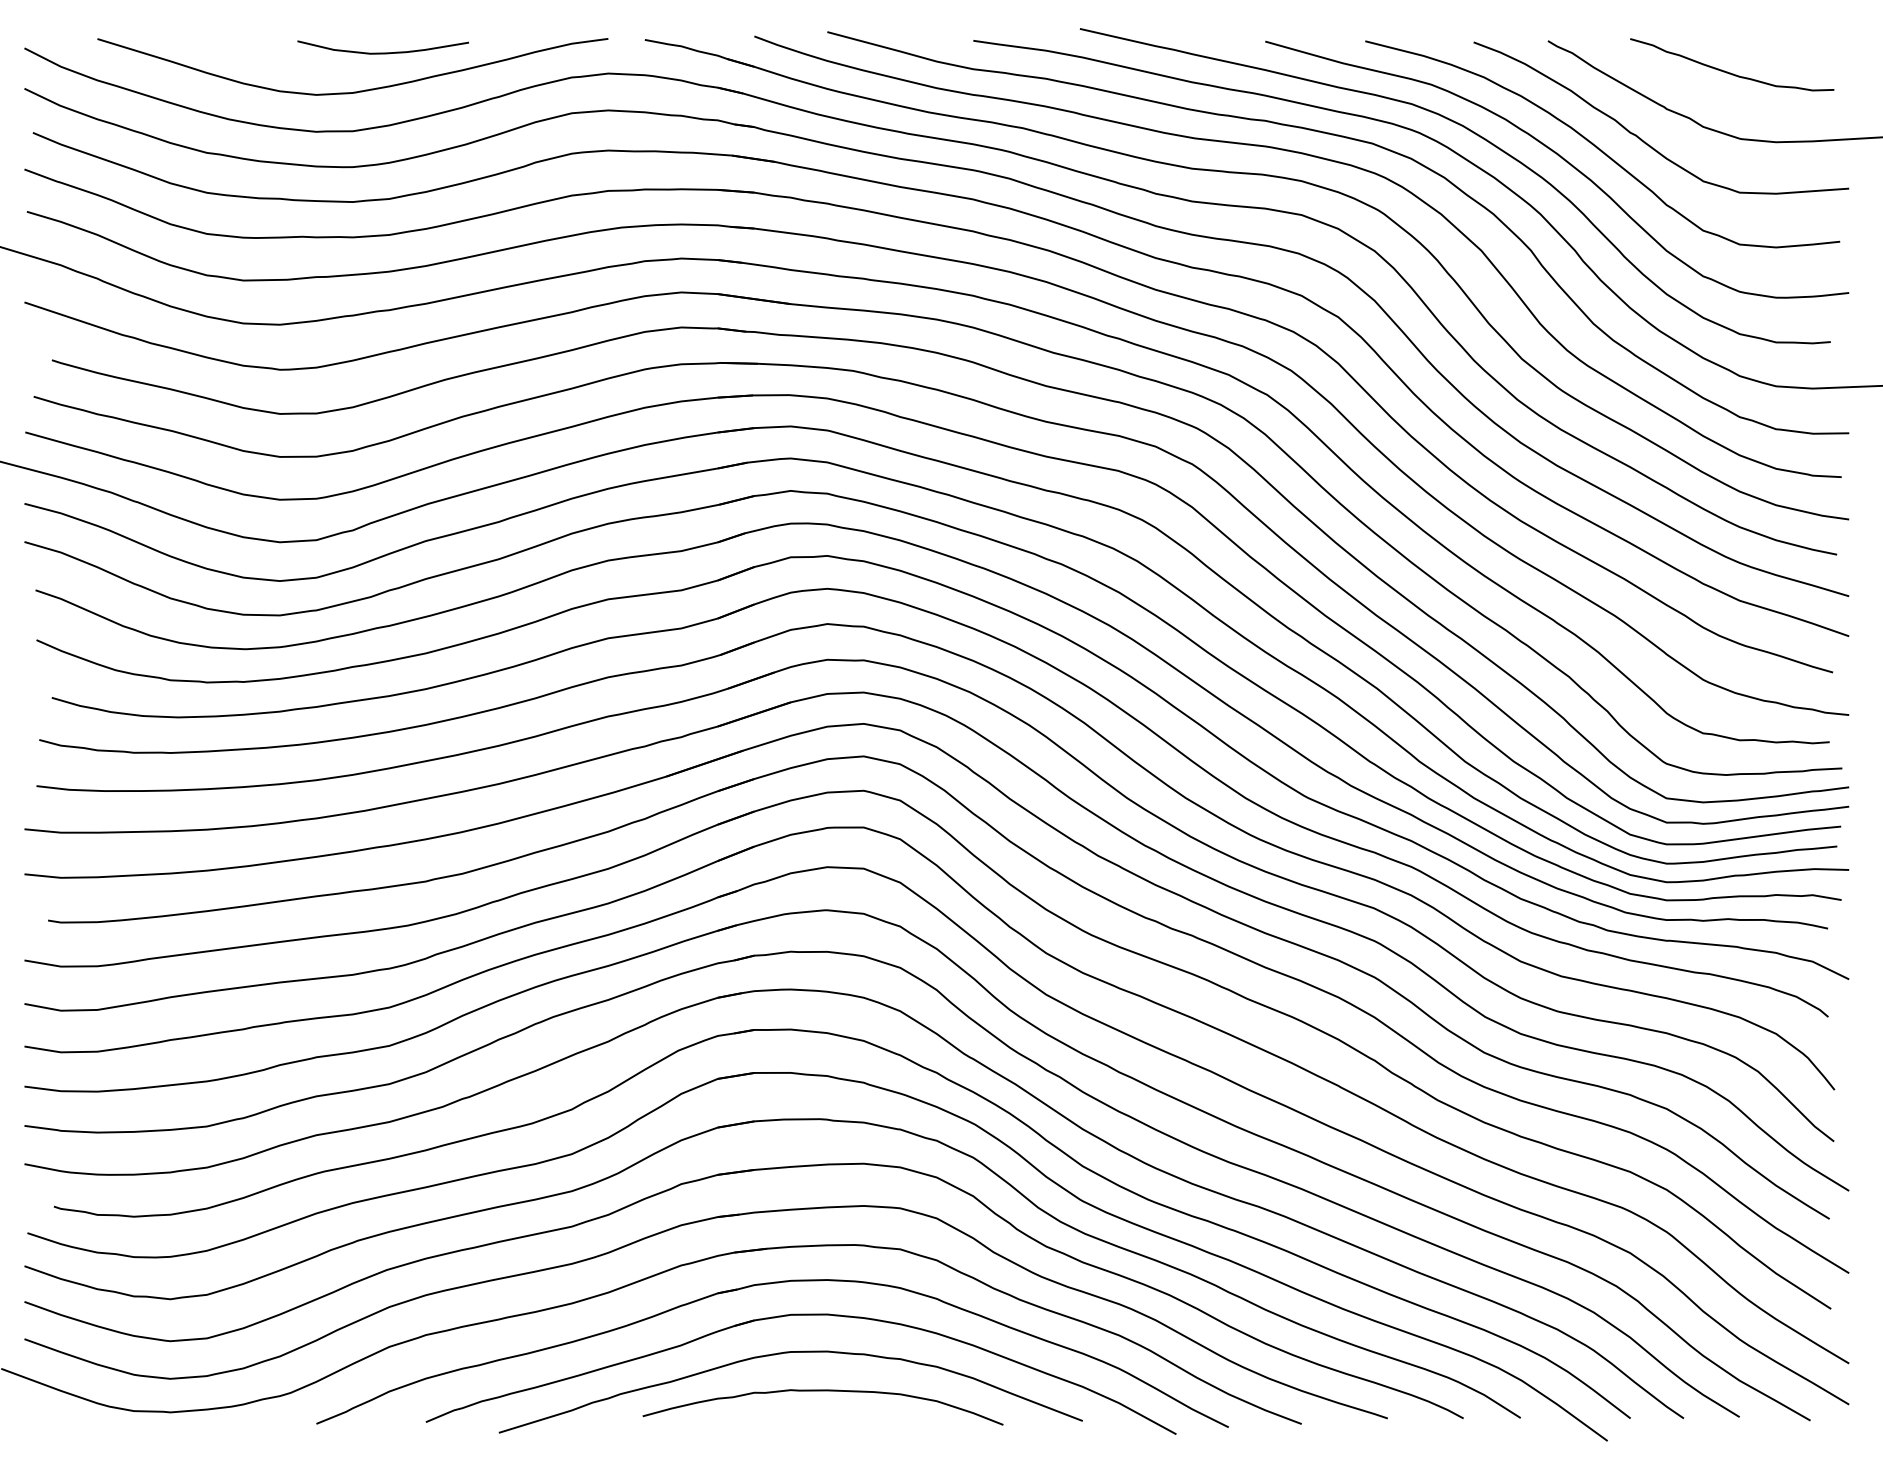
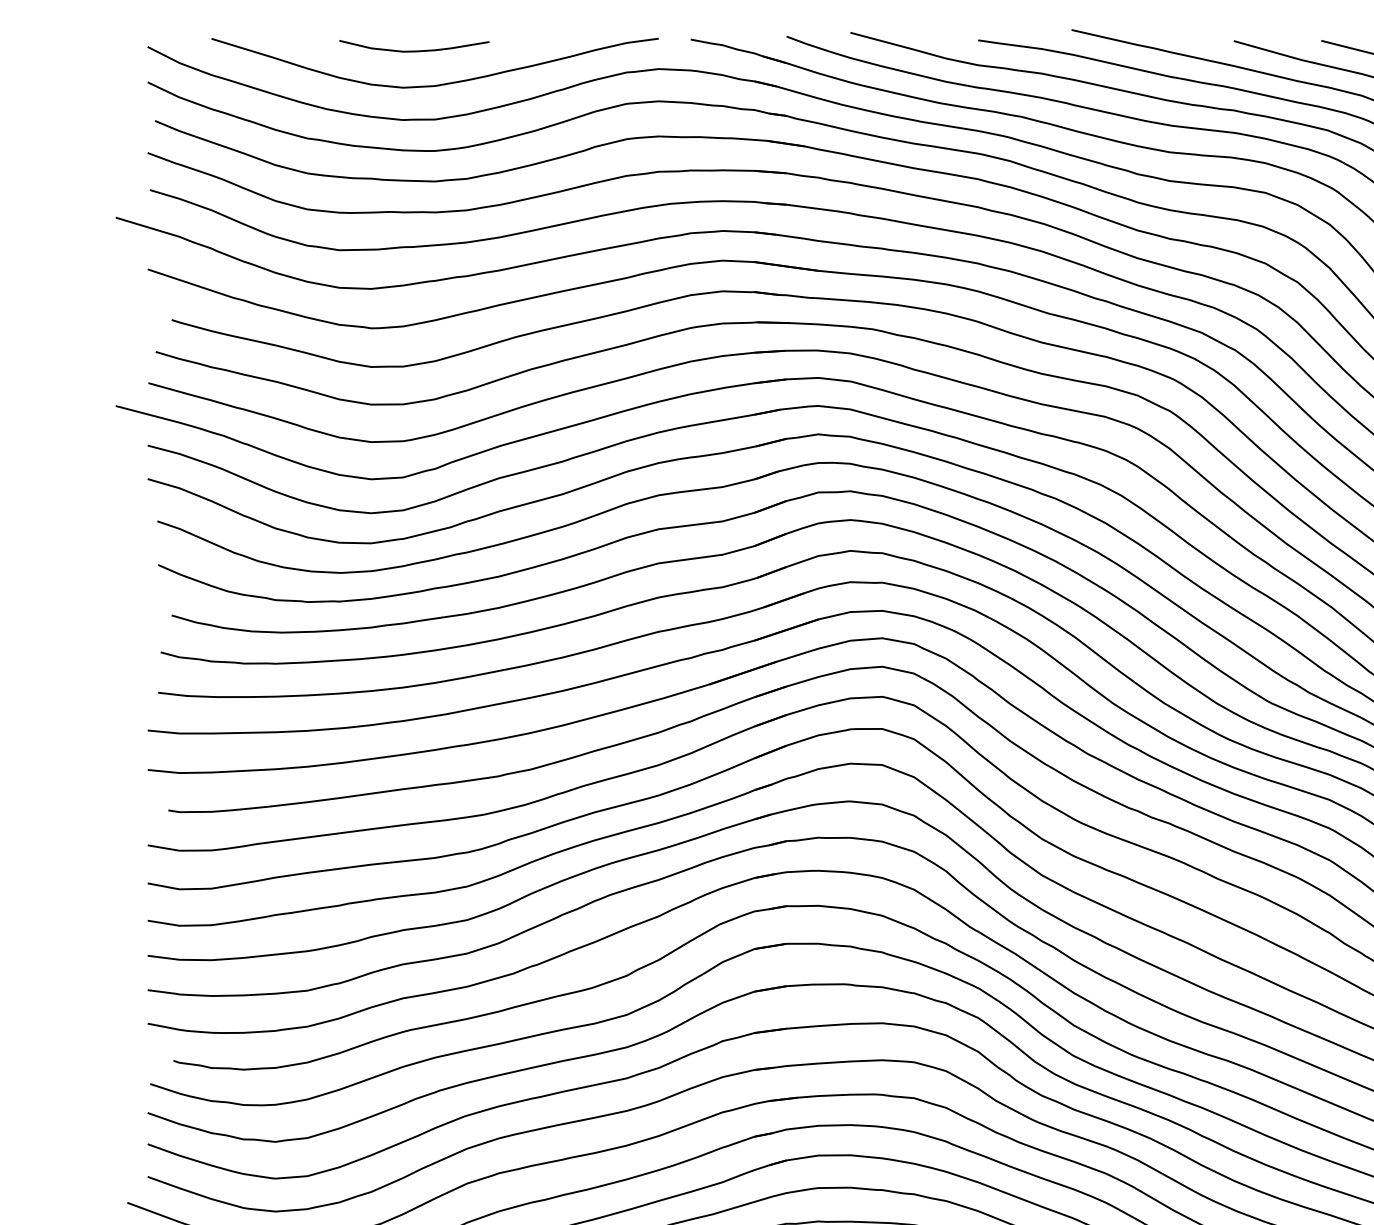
curve: (382, 52) -> (413, 50), moved

